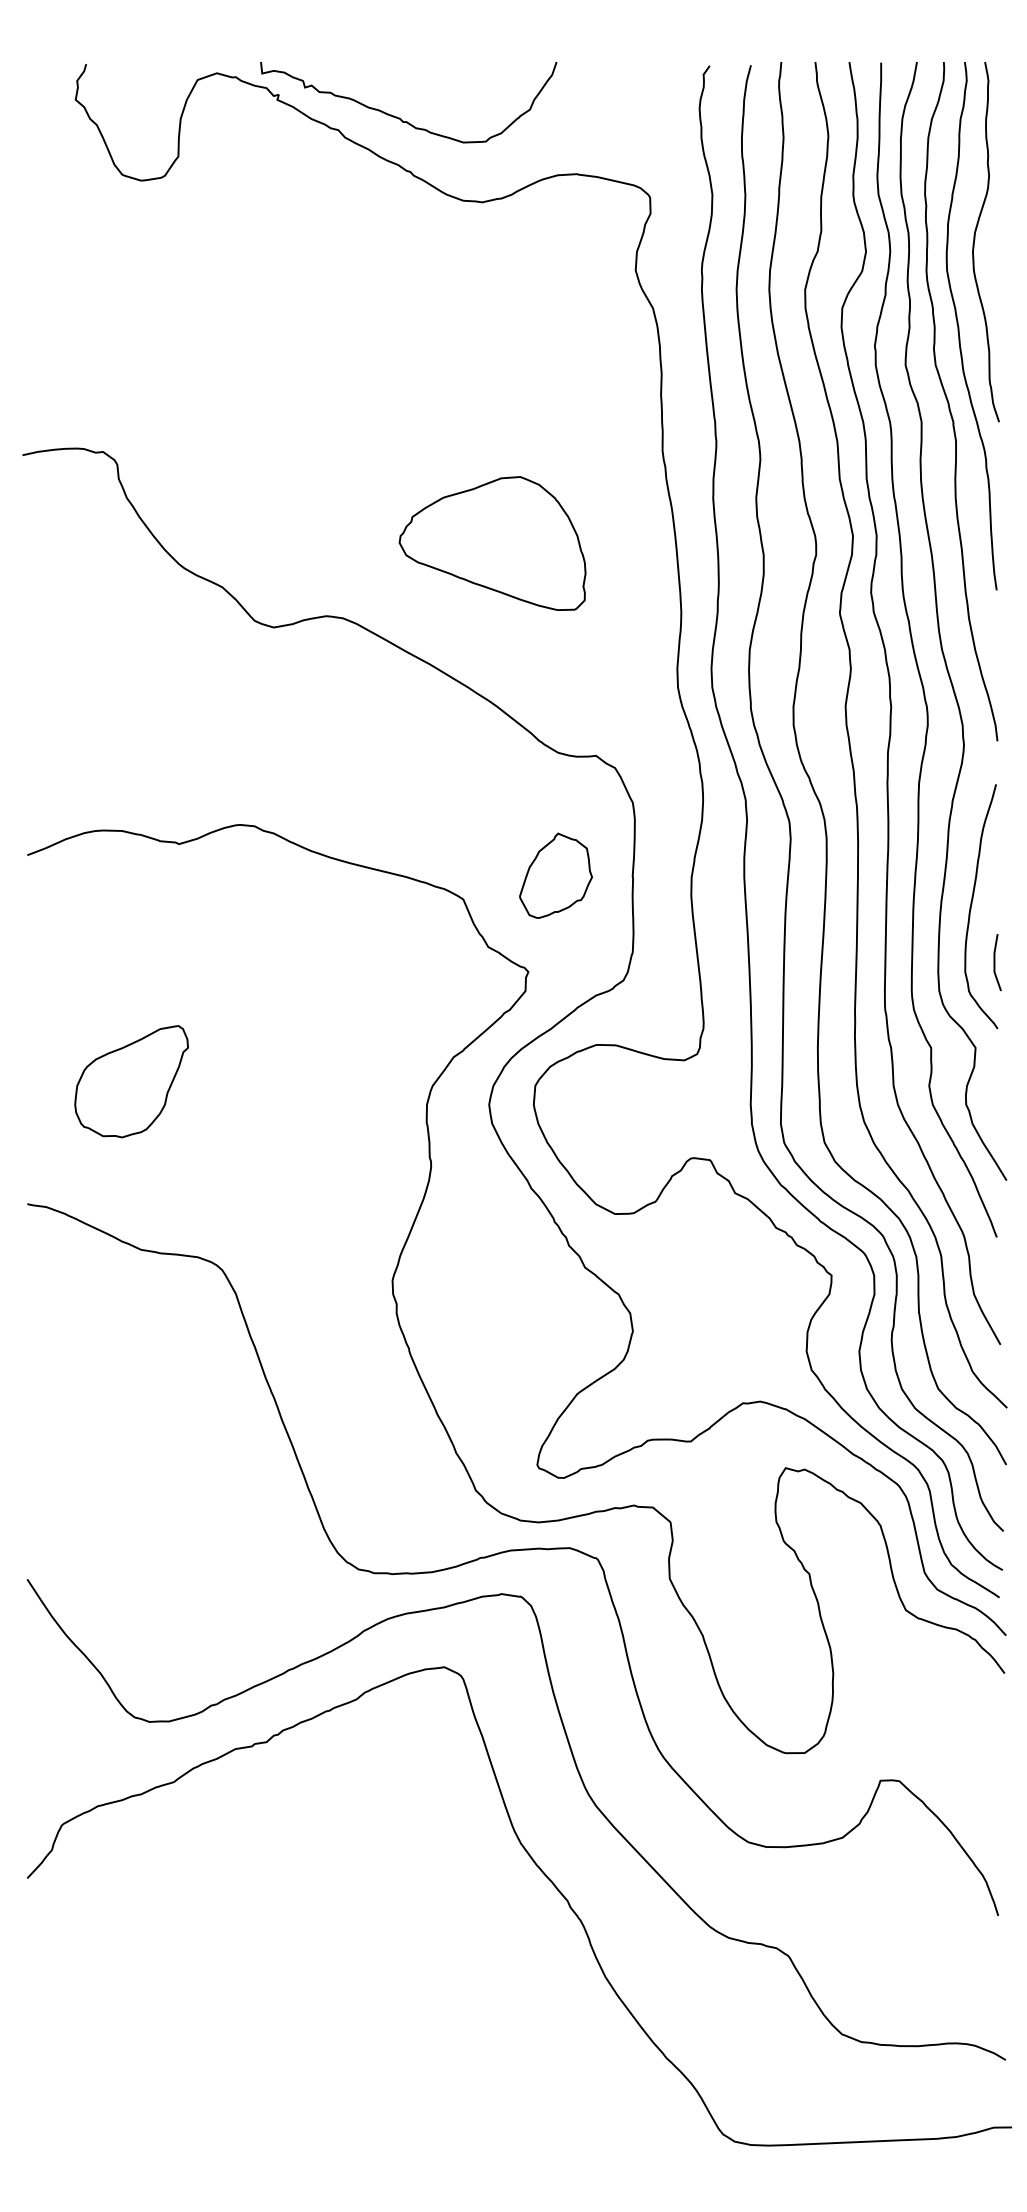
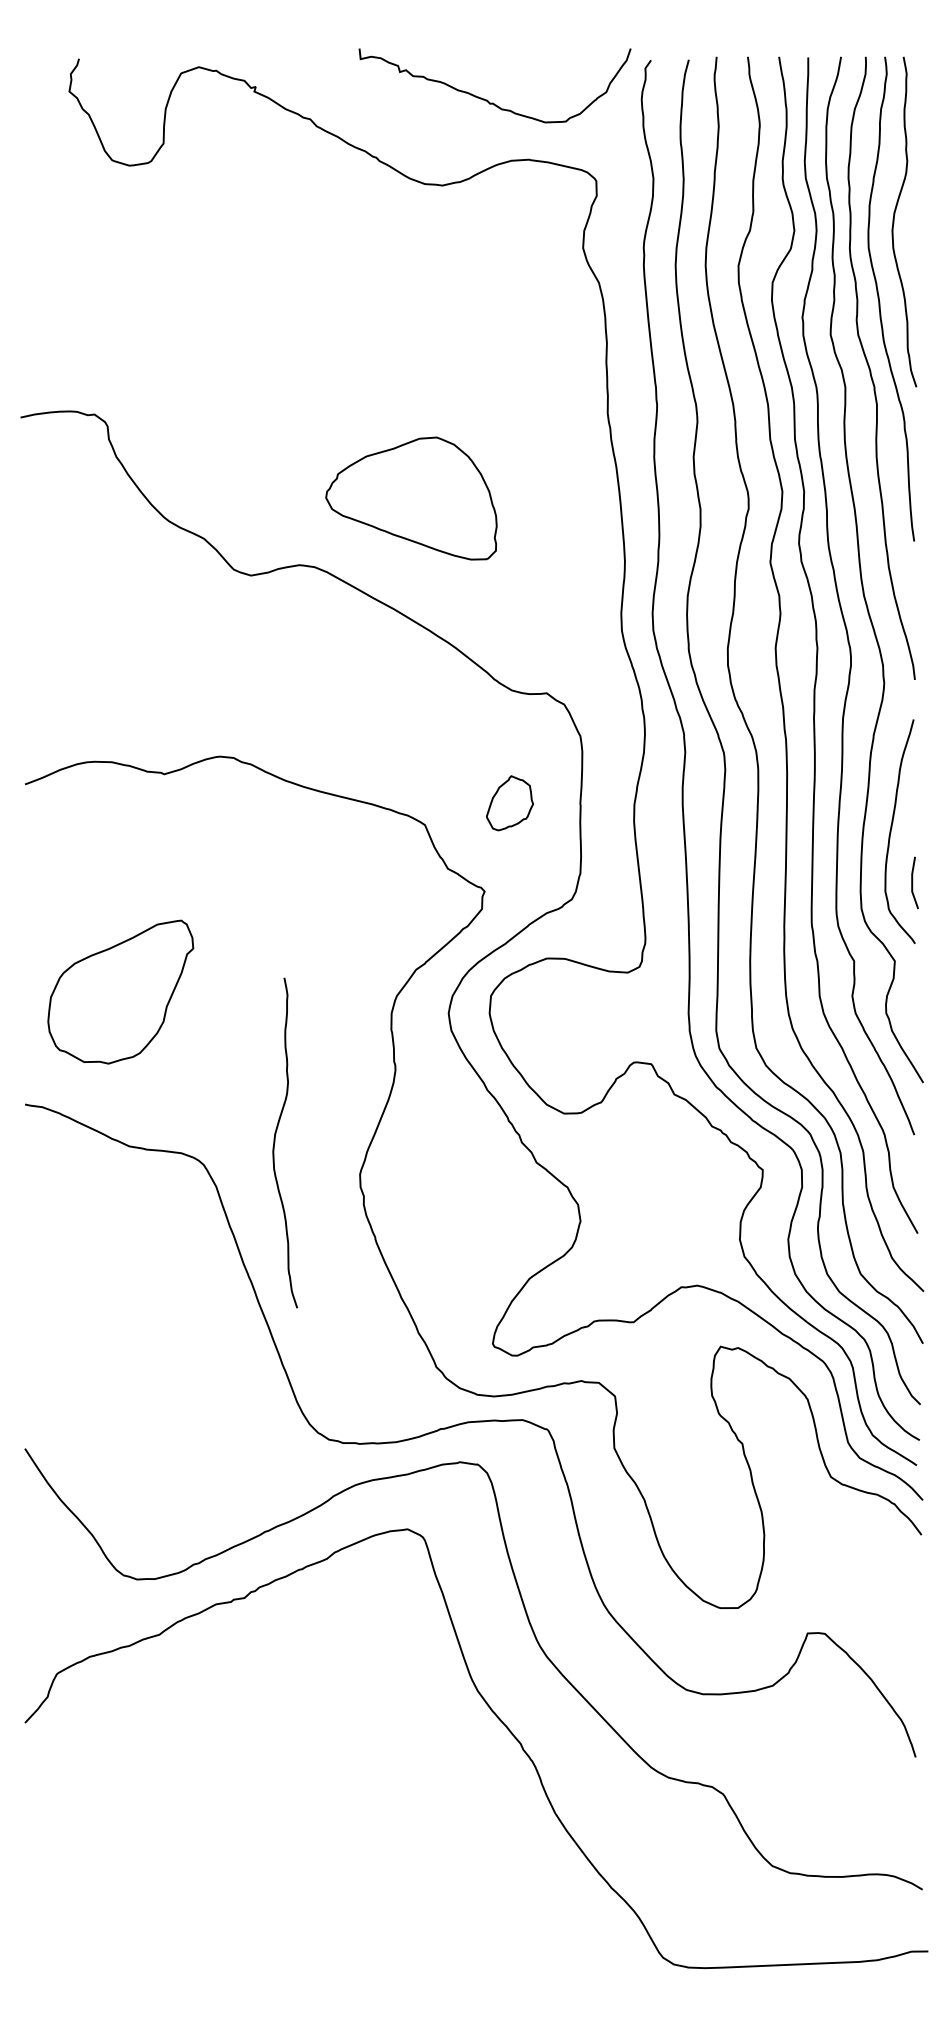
curve: (401, 118) -> (488, 100), moved
part: (492, 543) -> (411, 498), moved
part: (555, 875) -> (509, 803), size x0.7
part: (131, 1081) -> (120, 992), size x1.4
curve: (300, 1244) -> (275, 1141), added

